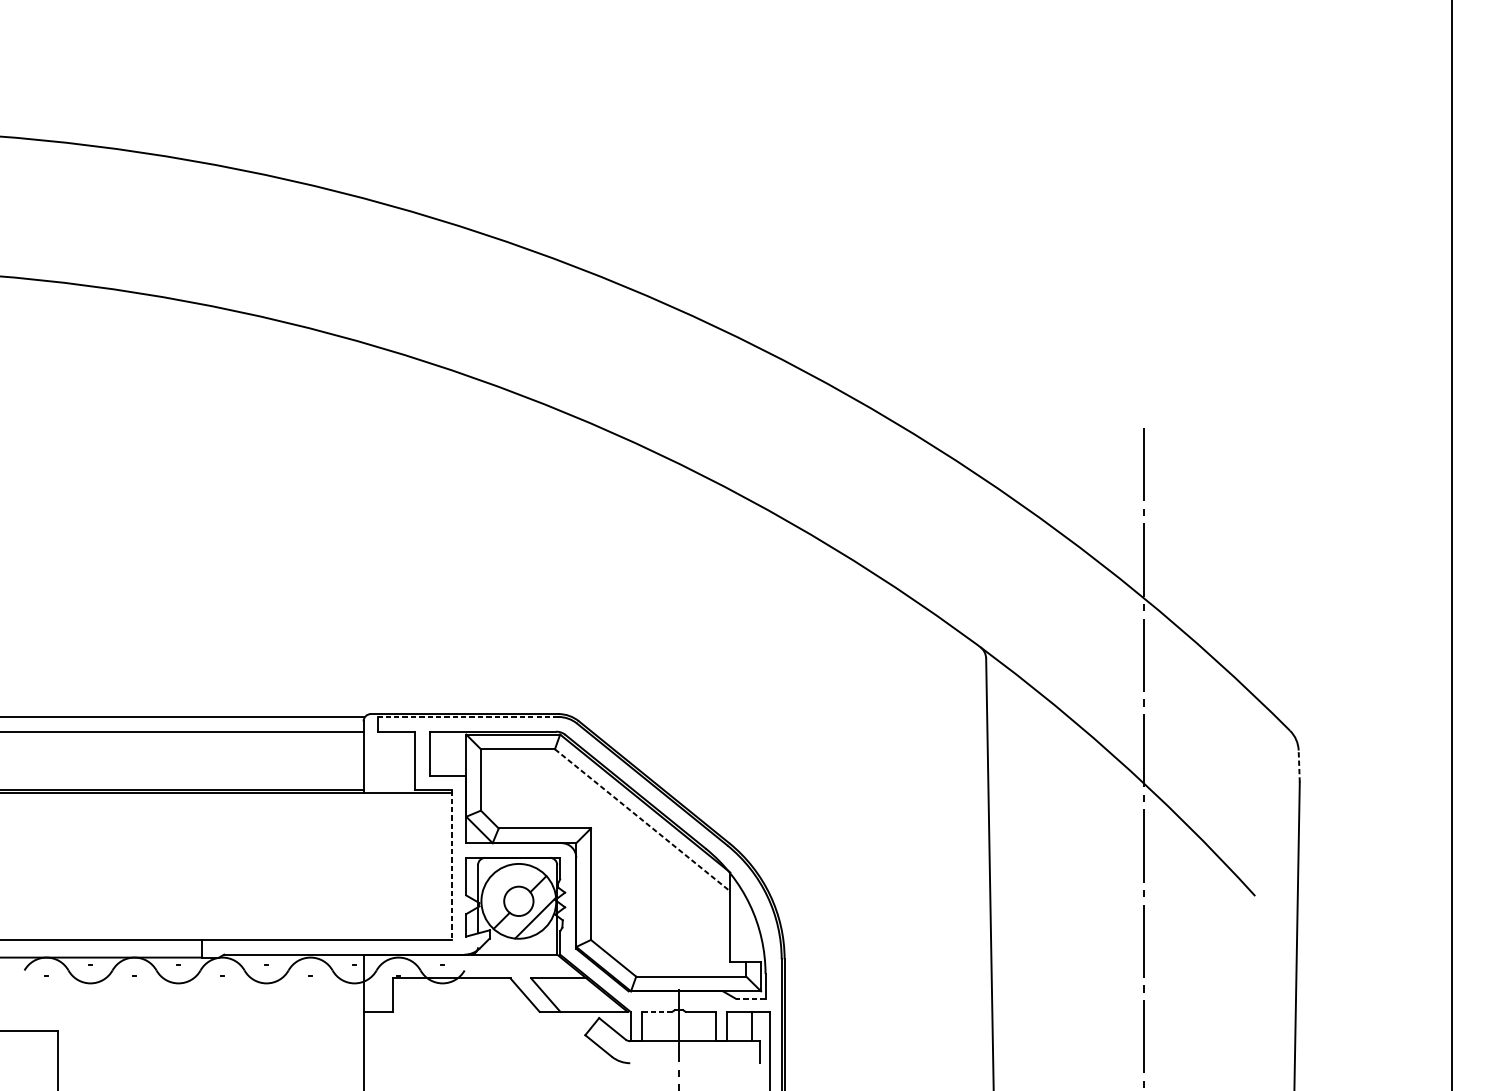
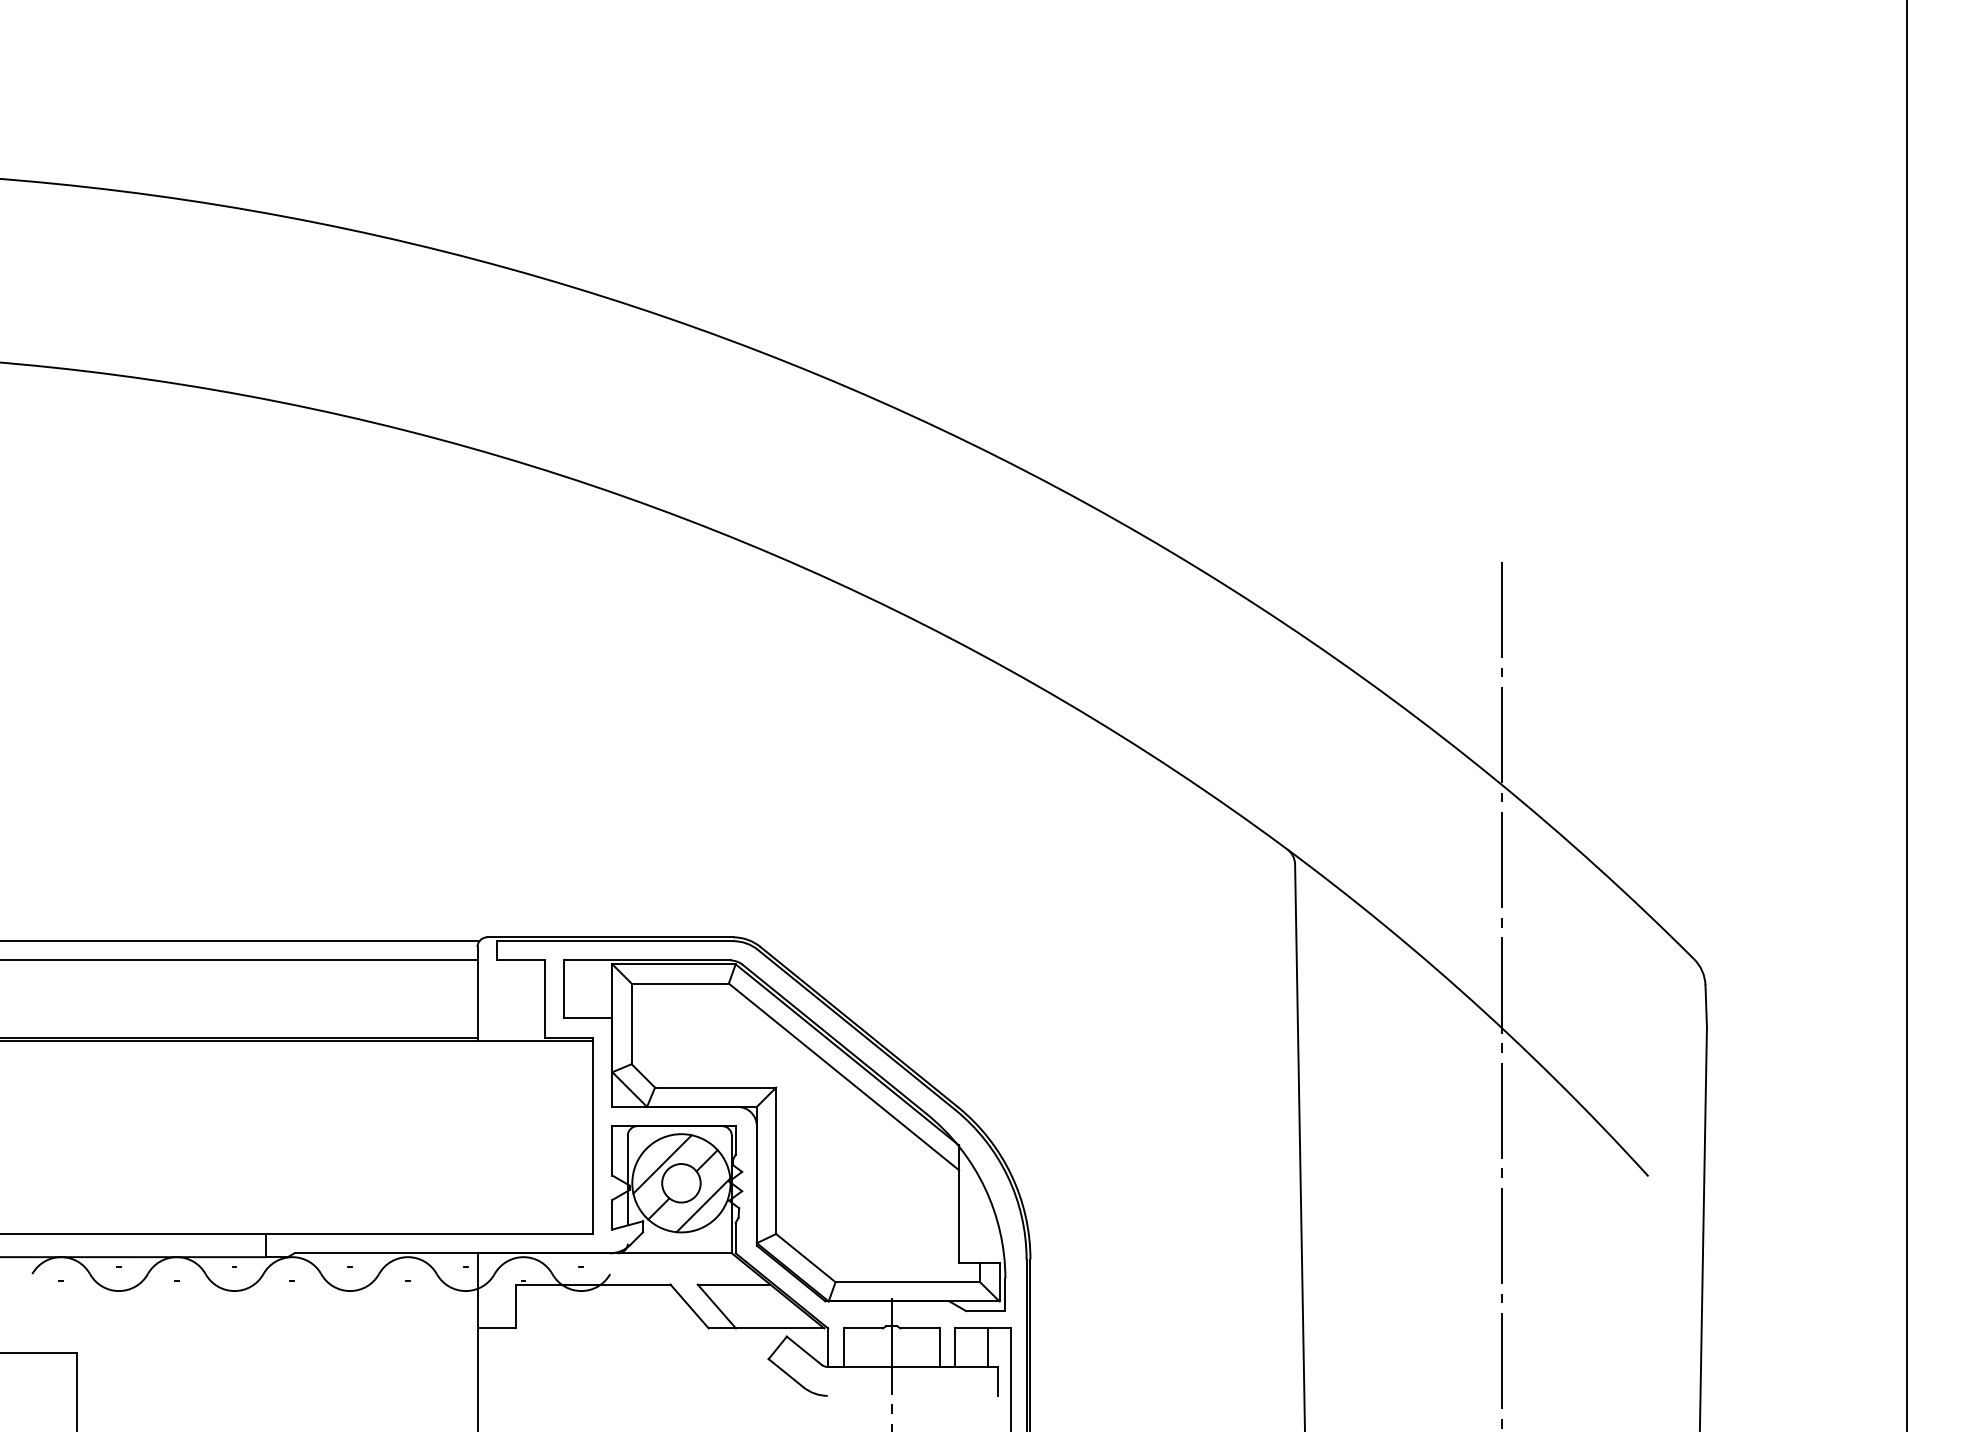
line: (467, 717) -> (614, 941), dashed -> solid
line: (1299, 765) -> (1706, 1005), dashed -> solid
line: (643, 820) -> (844, 1077), dashed -> solid
line: (451, 865) -> (593, 1136), dashed -> solid
line: (504, 887) -> (662, 1164), added
line: (750, 998) -> (985, 1311), dashed -> solid
line: (657, 1011) -> (863, 1328), dashed -> solid

